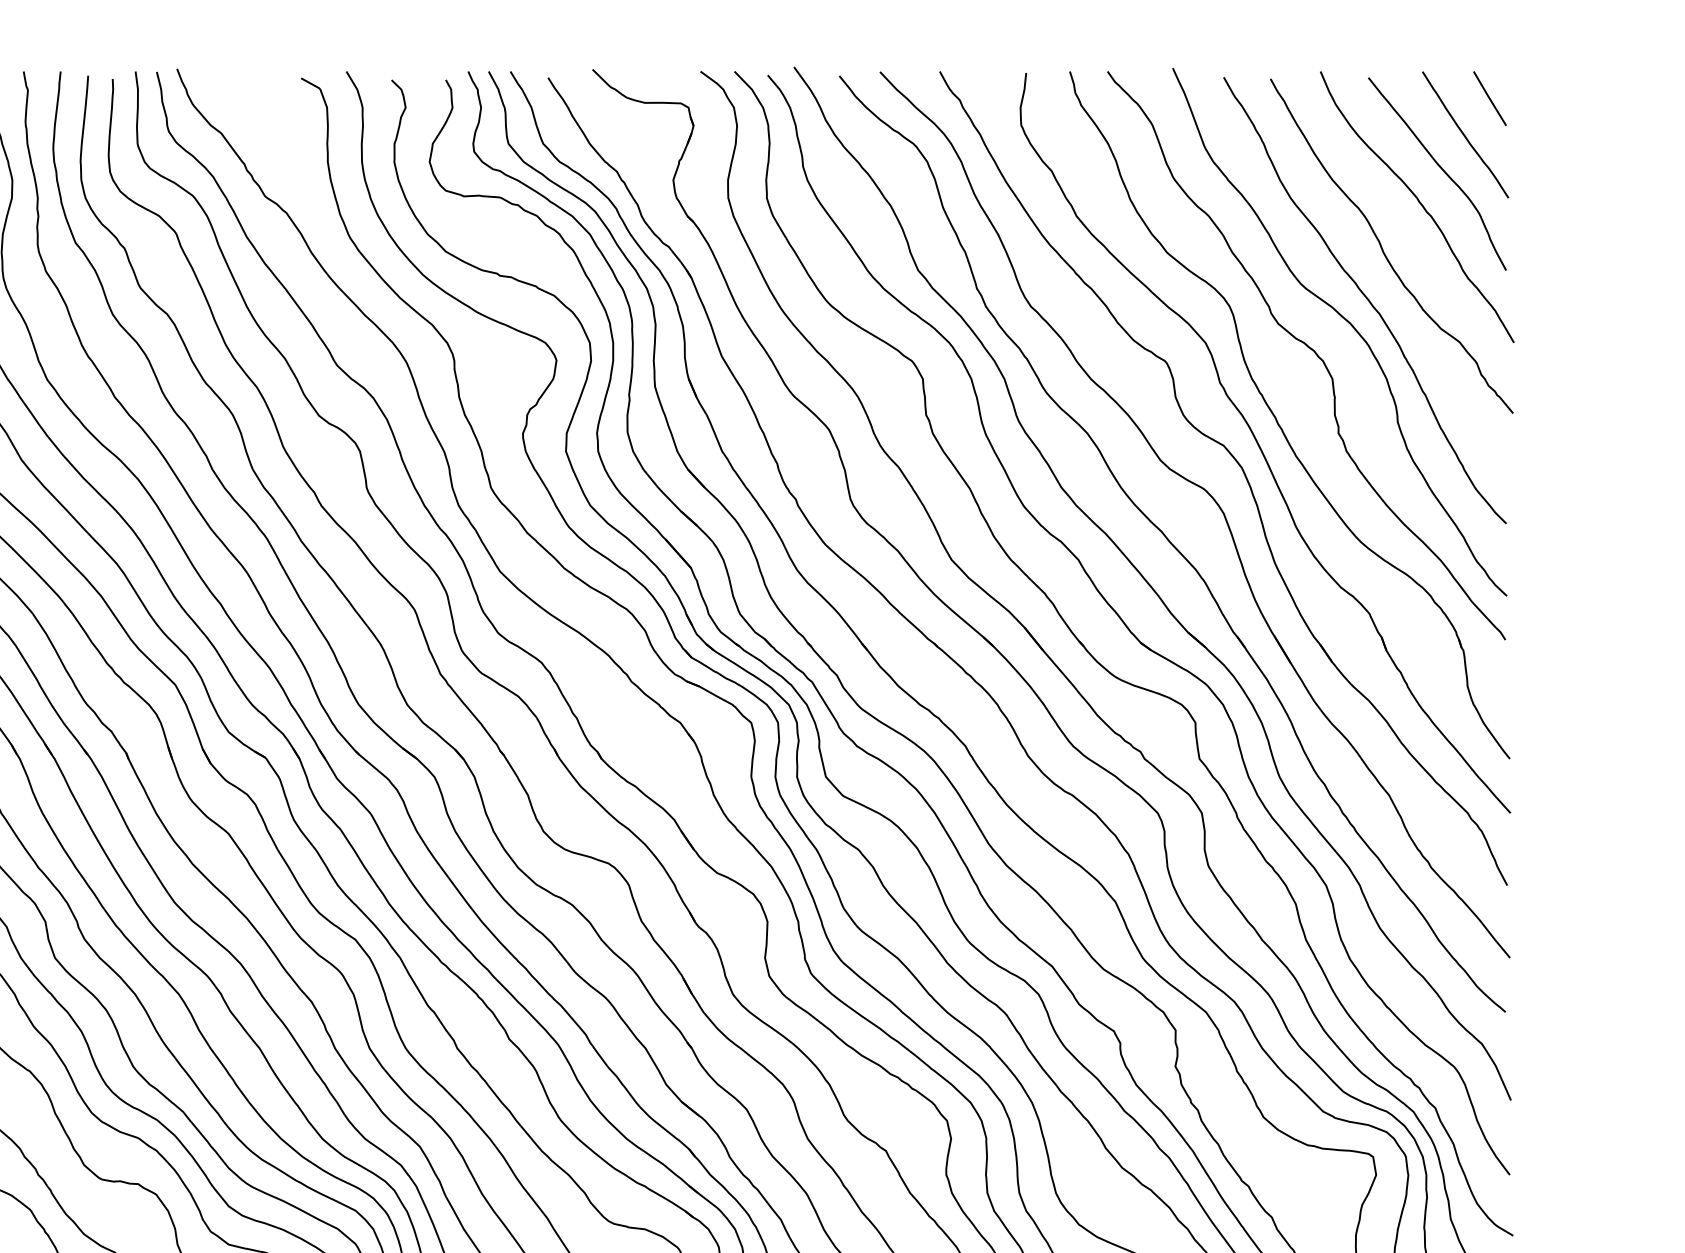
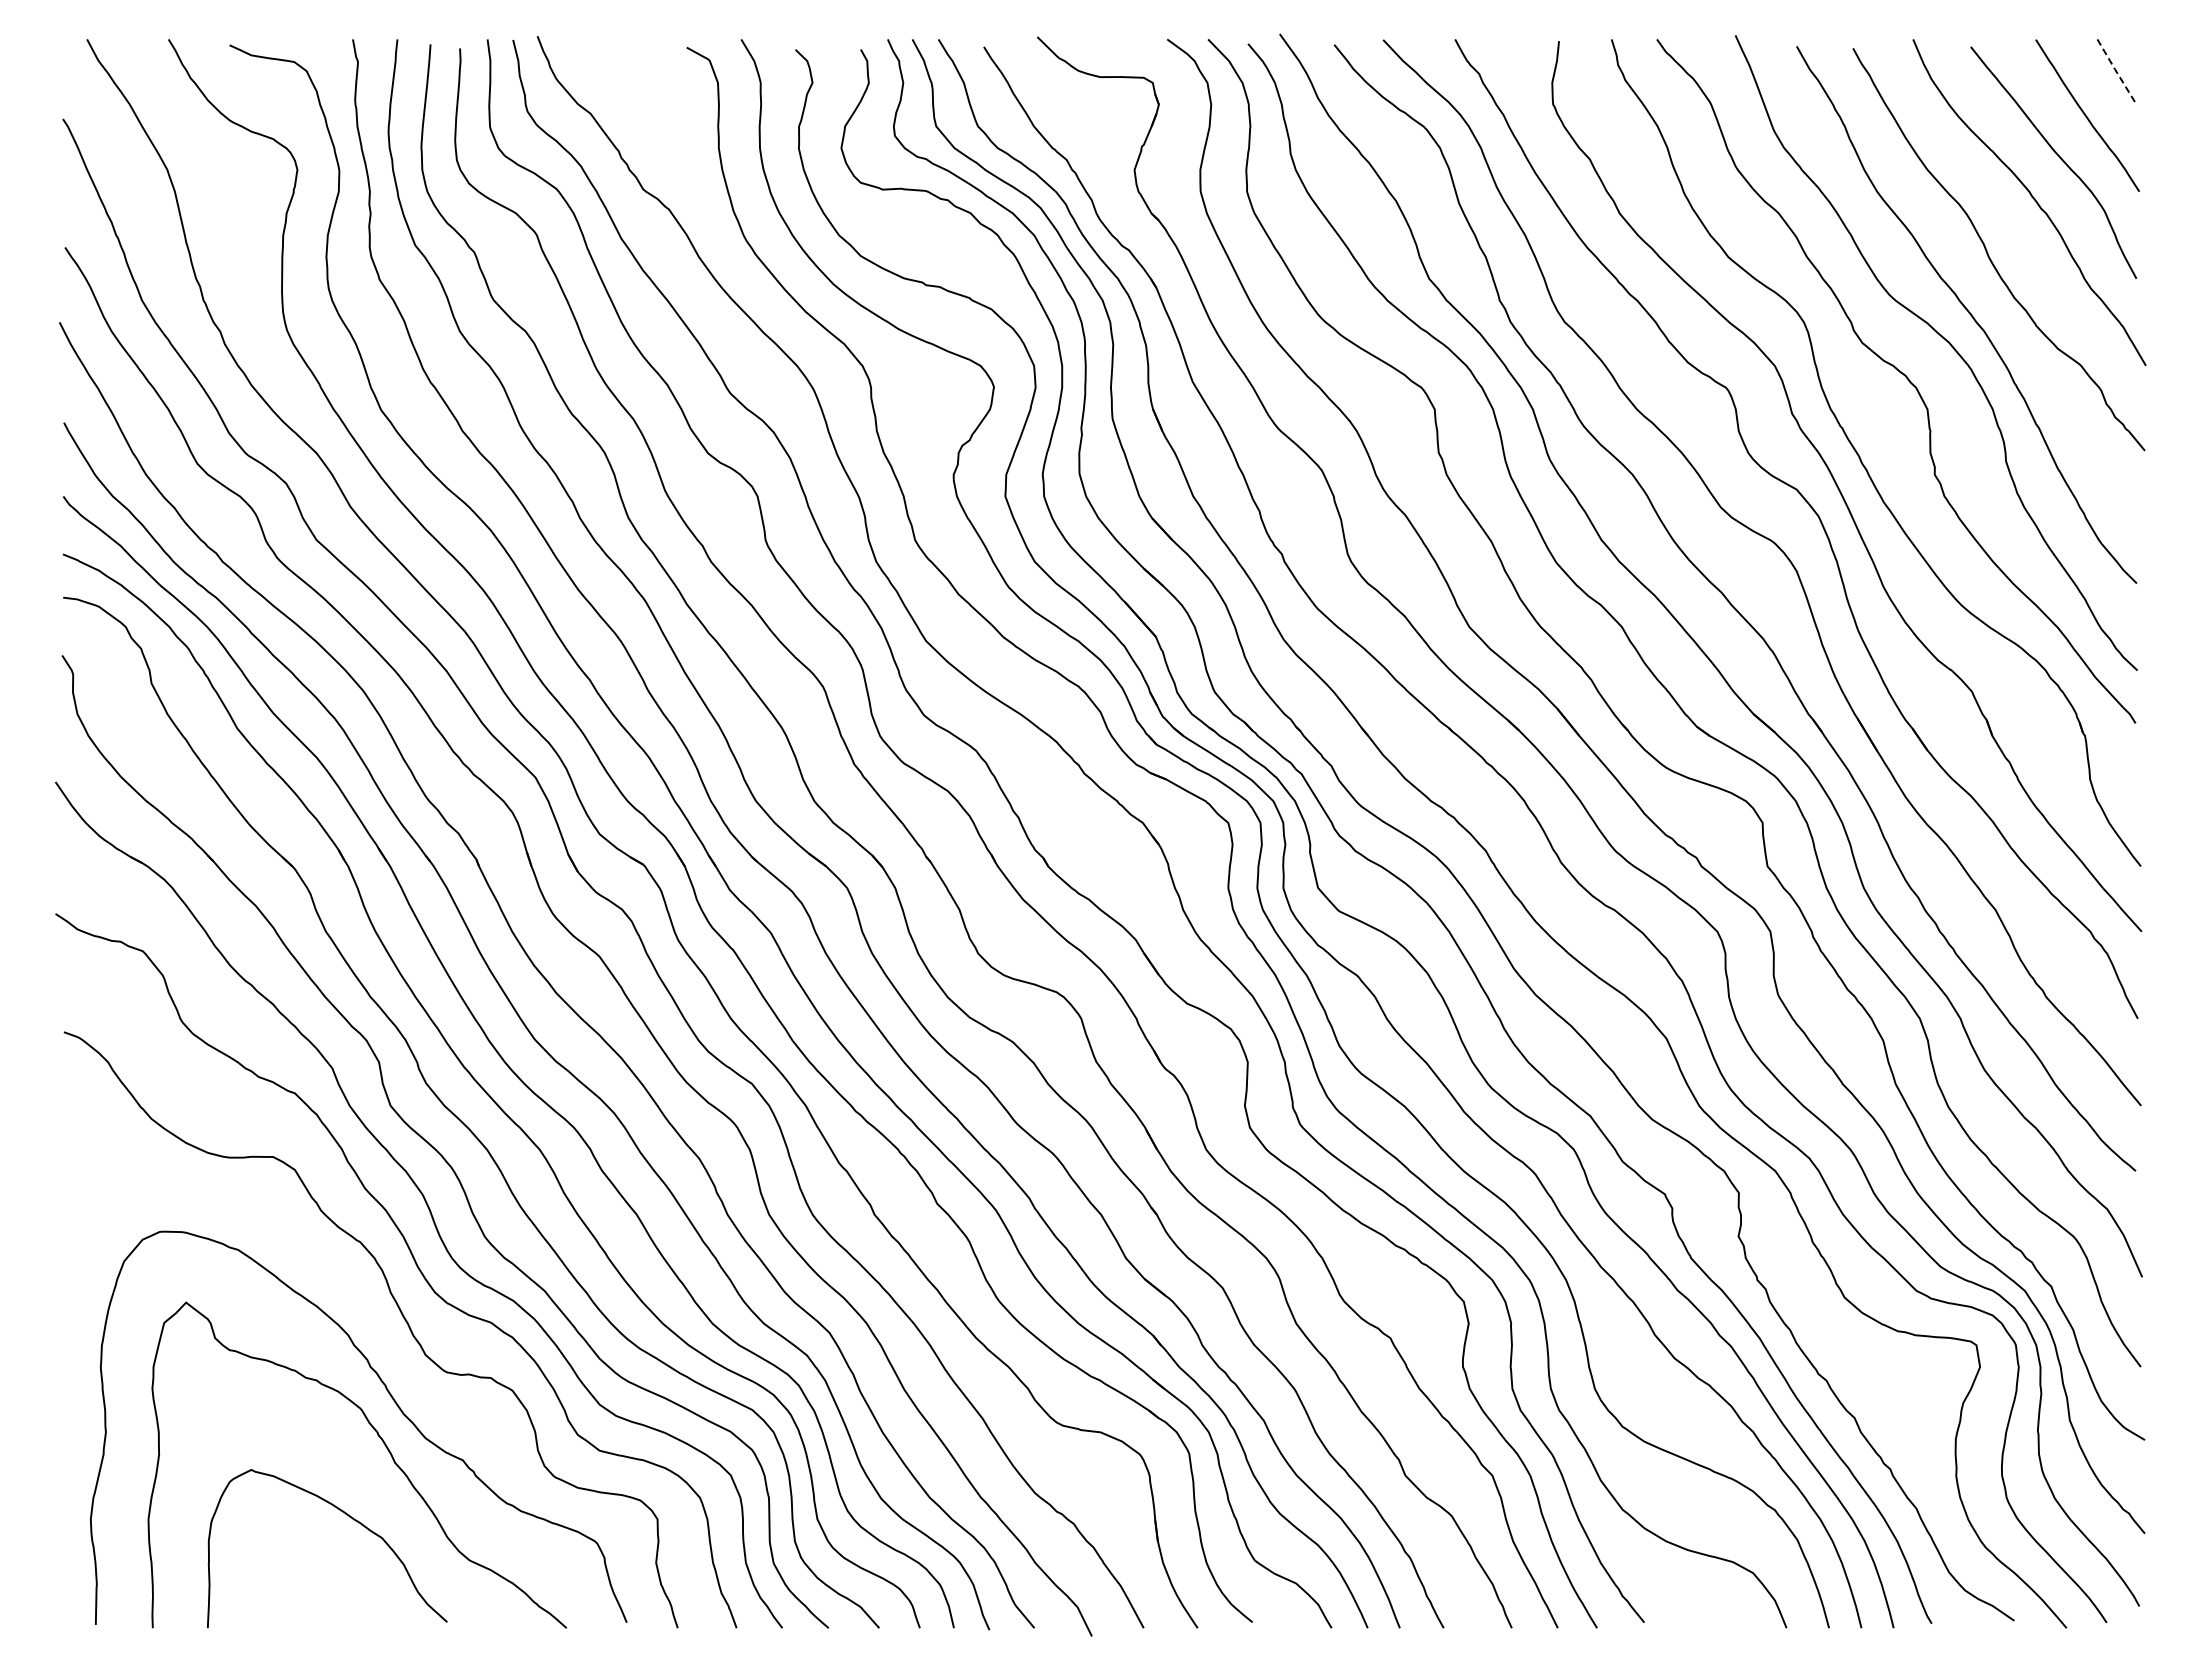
line: (1489, 98) -> (2116, 71), solid -> dashed

